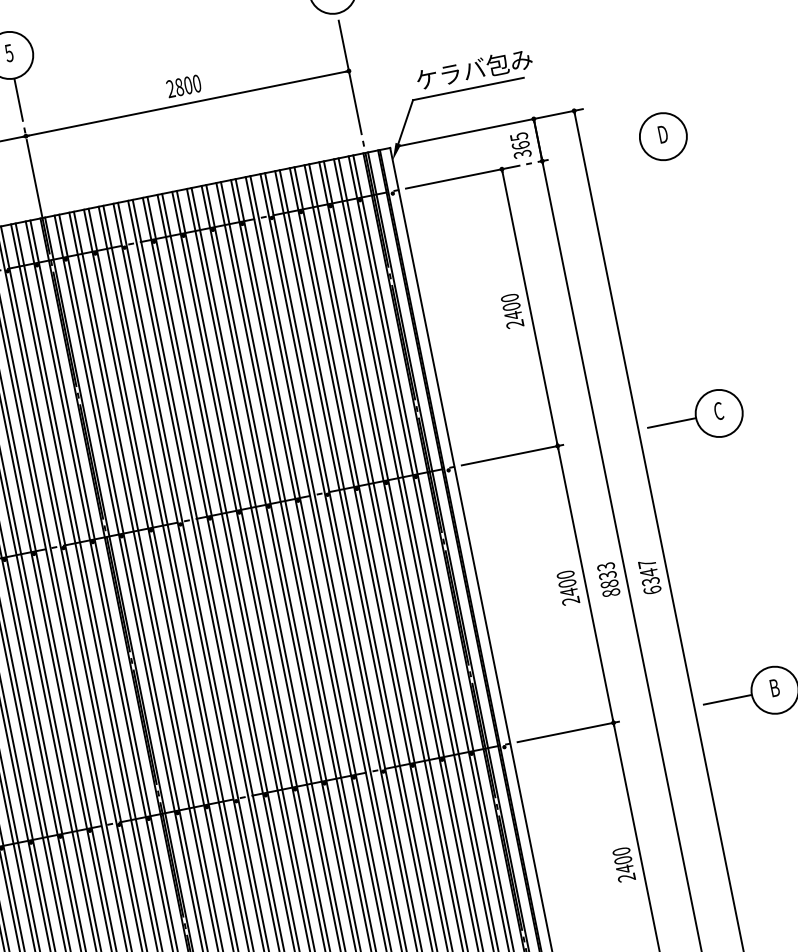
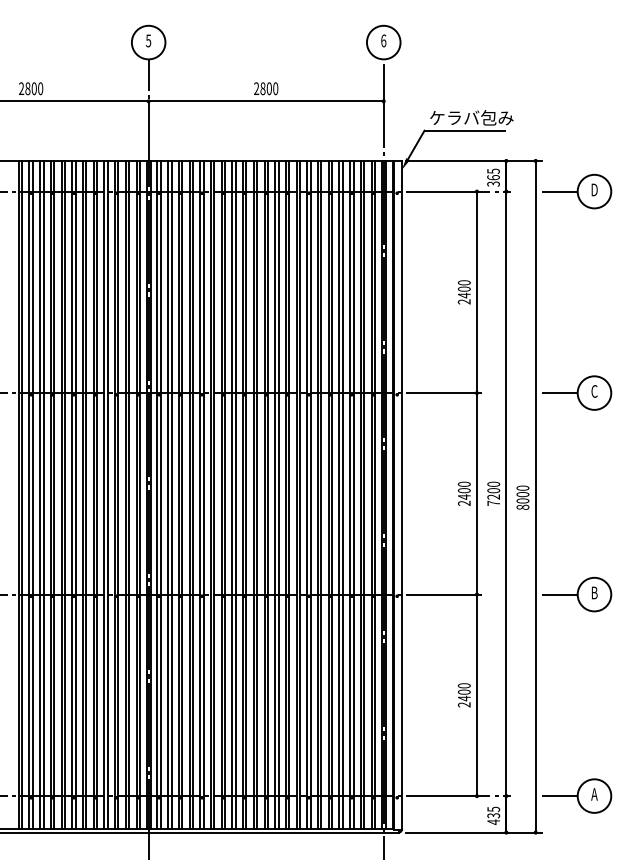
line: (615, 146) -> (559, 191), added
text: (649, 576) -> (522, 497), 6347 -> 8000
text: (608, 579) -> (493, 493), 8833 -> 7200

